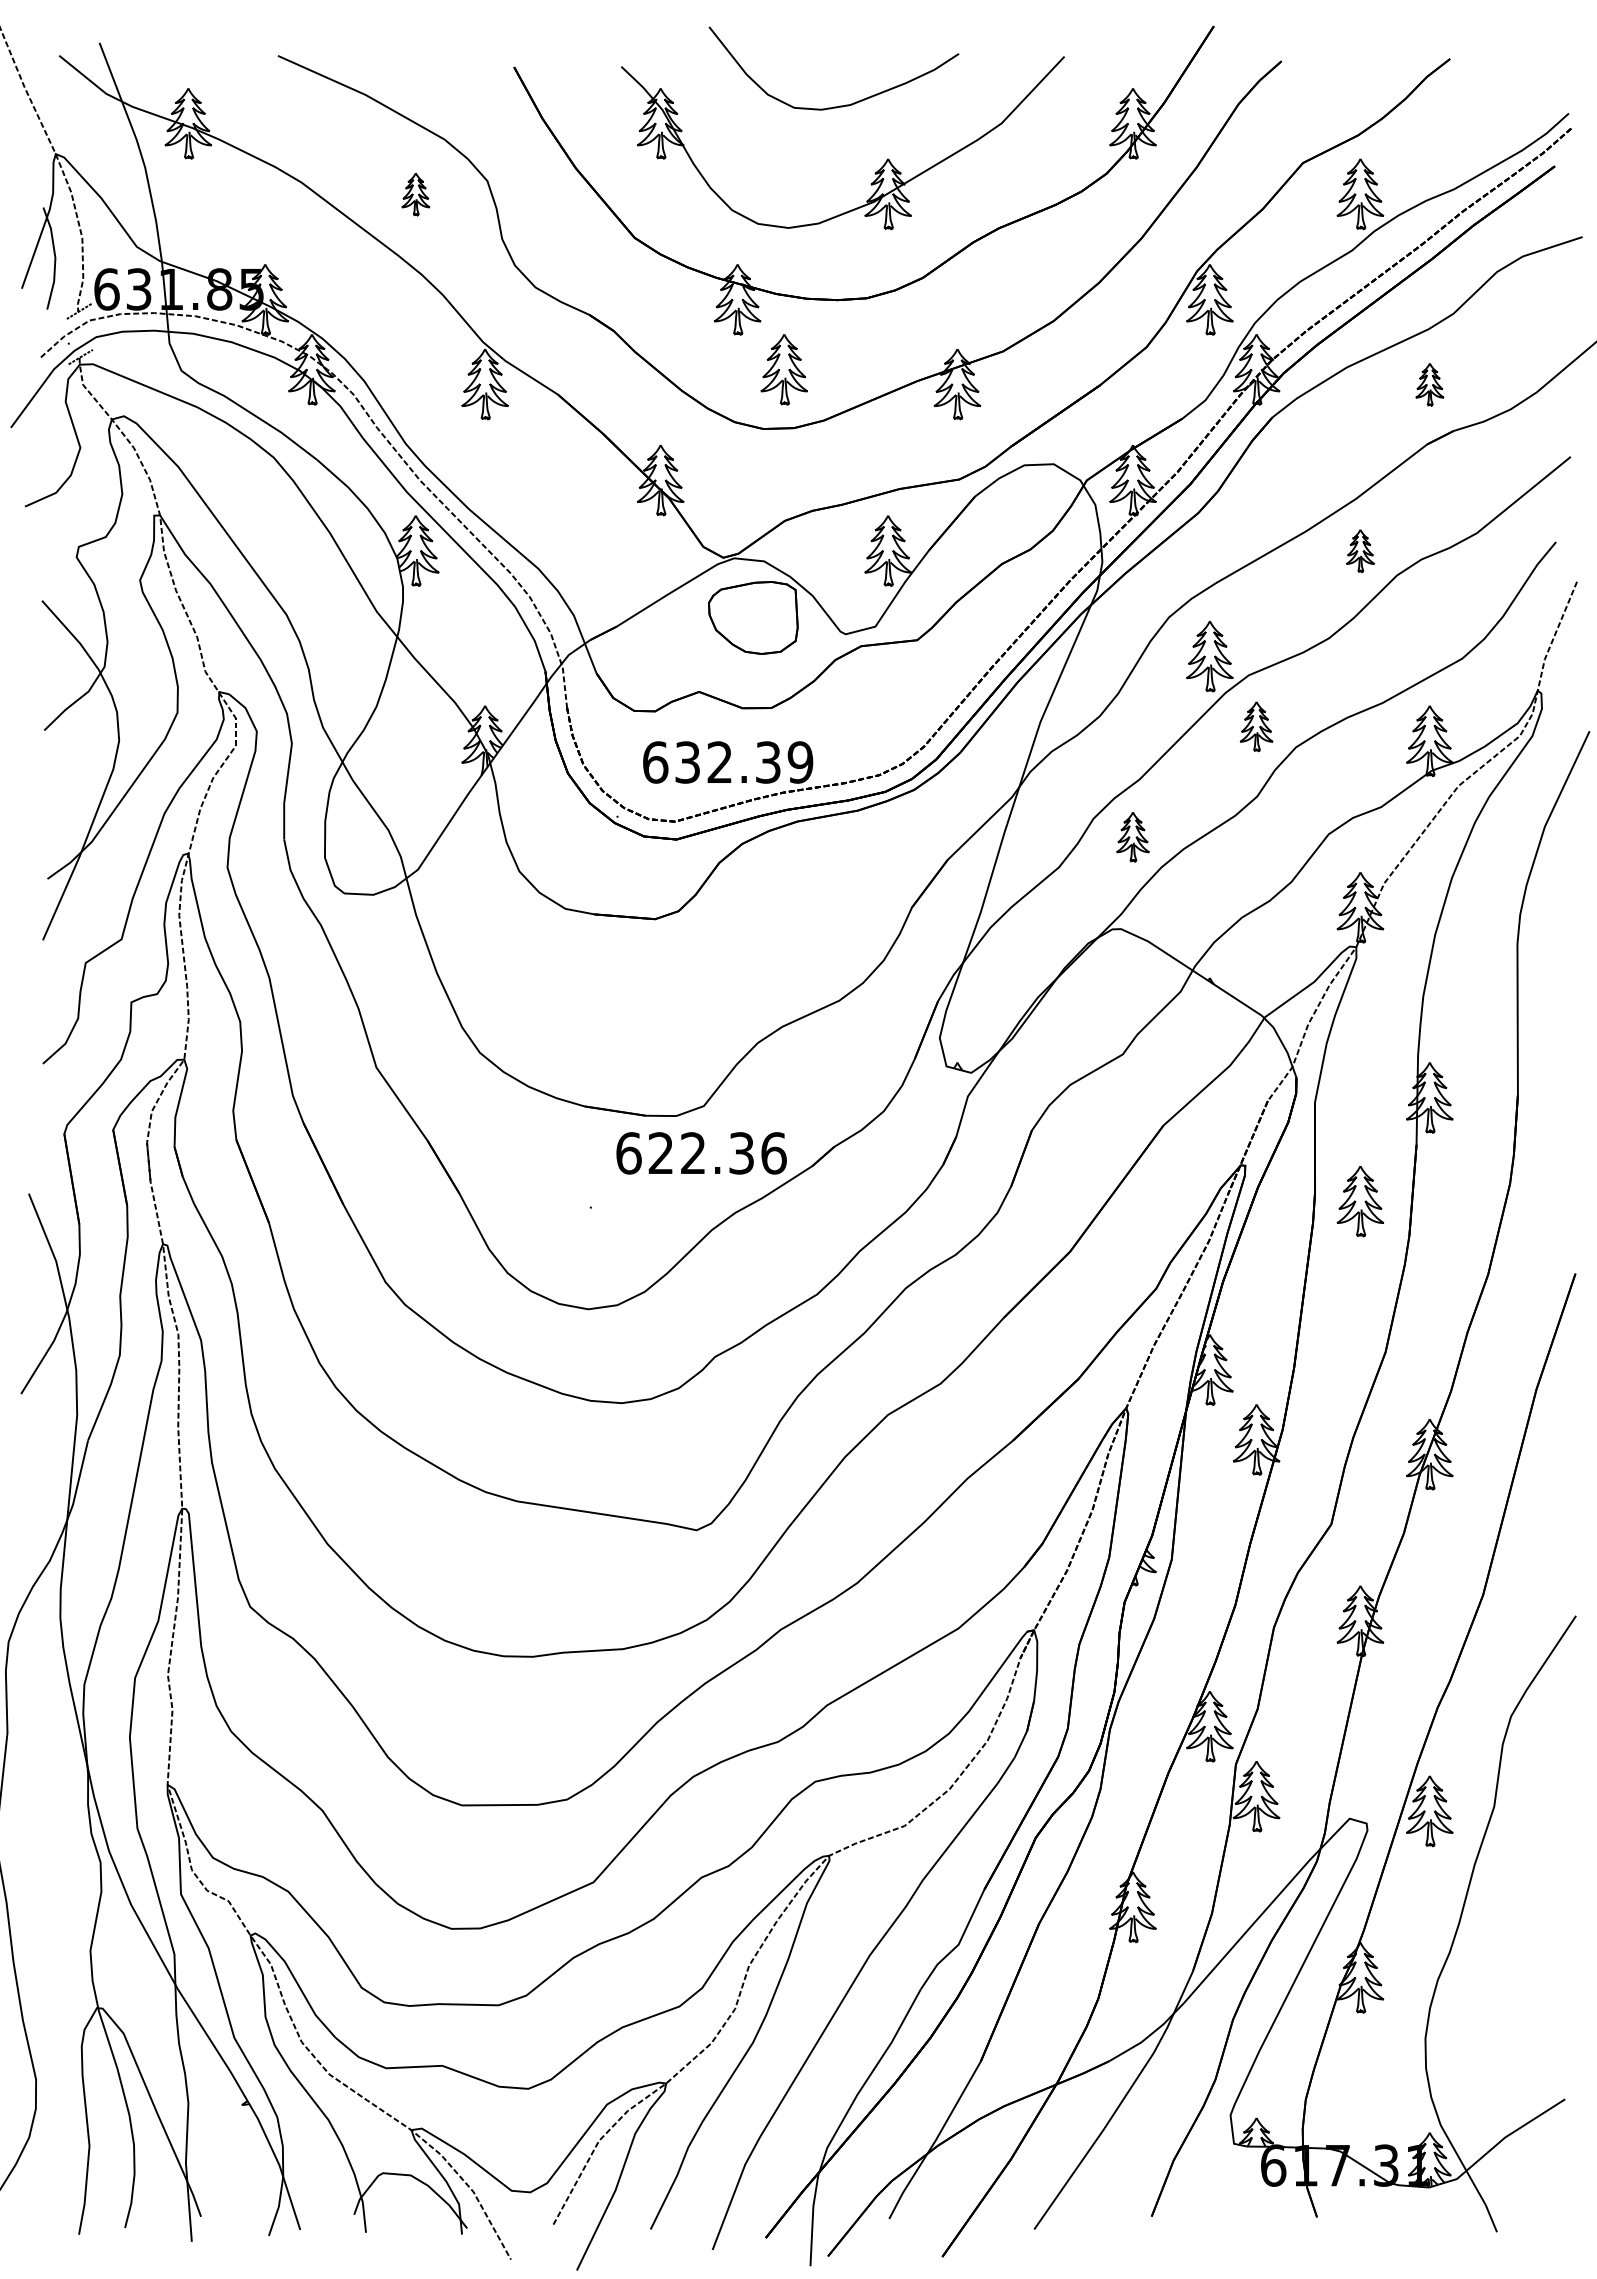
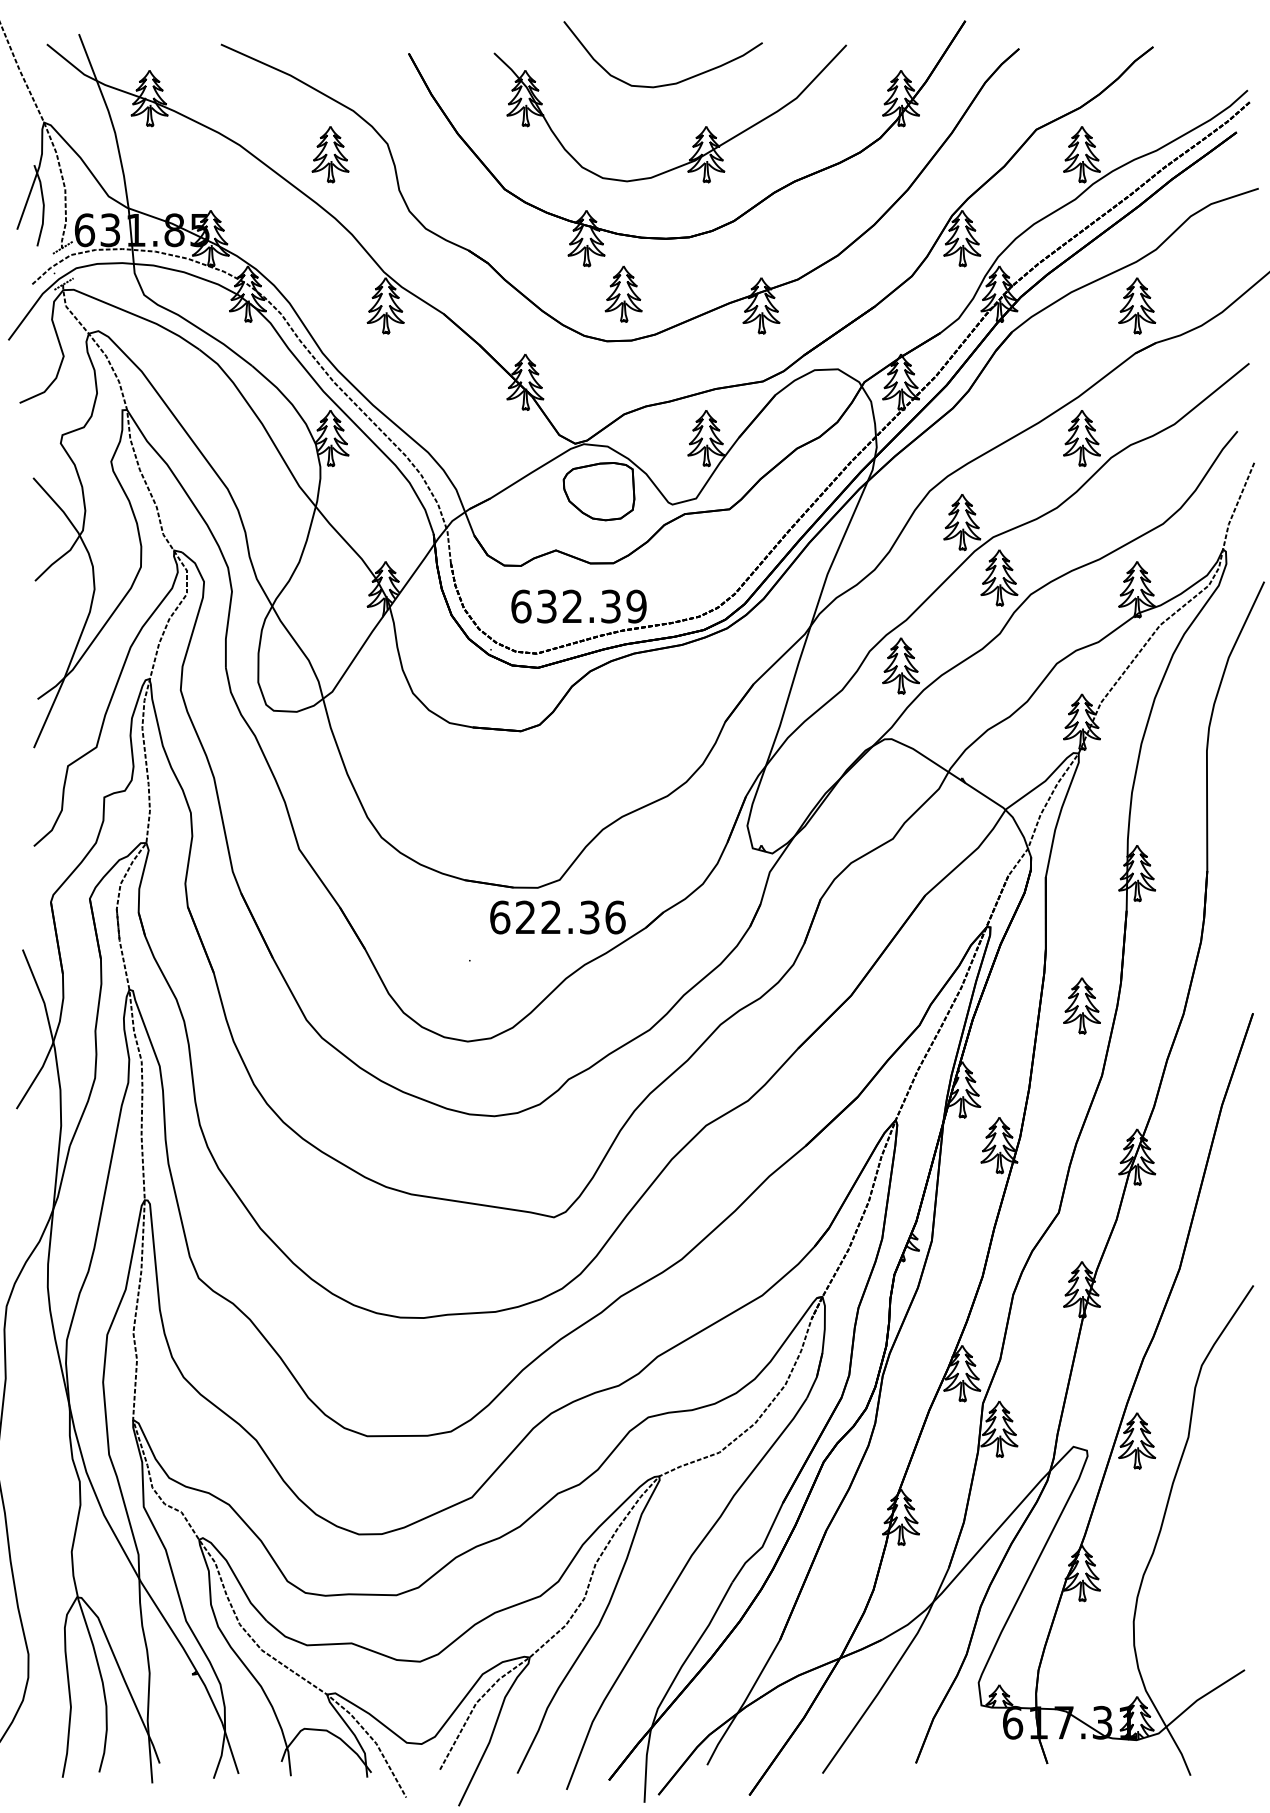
part: (415, 194) -> (330, 154), size x1.67
part: (1429, 384) -> (1136, 305), size x1.67
part: (1360, 550) -> (1082, 437), size x1.67
part: (1256, 726) -> (999, 577), size x1.43
part: (1132, 836) -> (900, 665), size x1.43
part: (1360, 1201) -> (1082, 1005), moved

